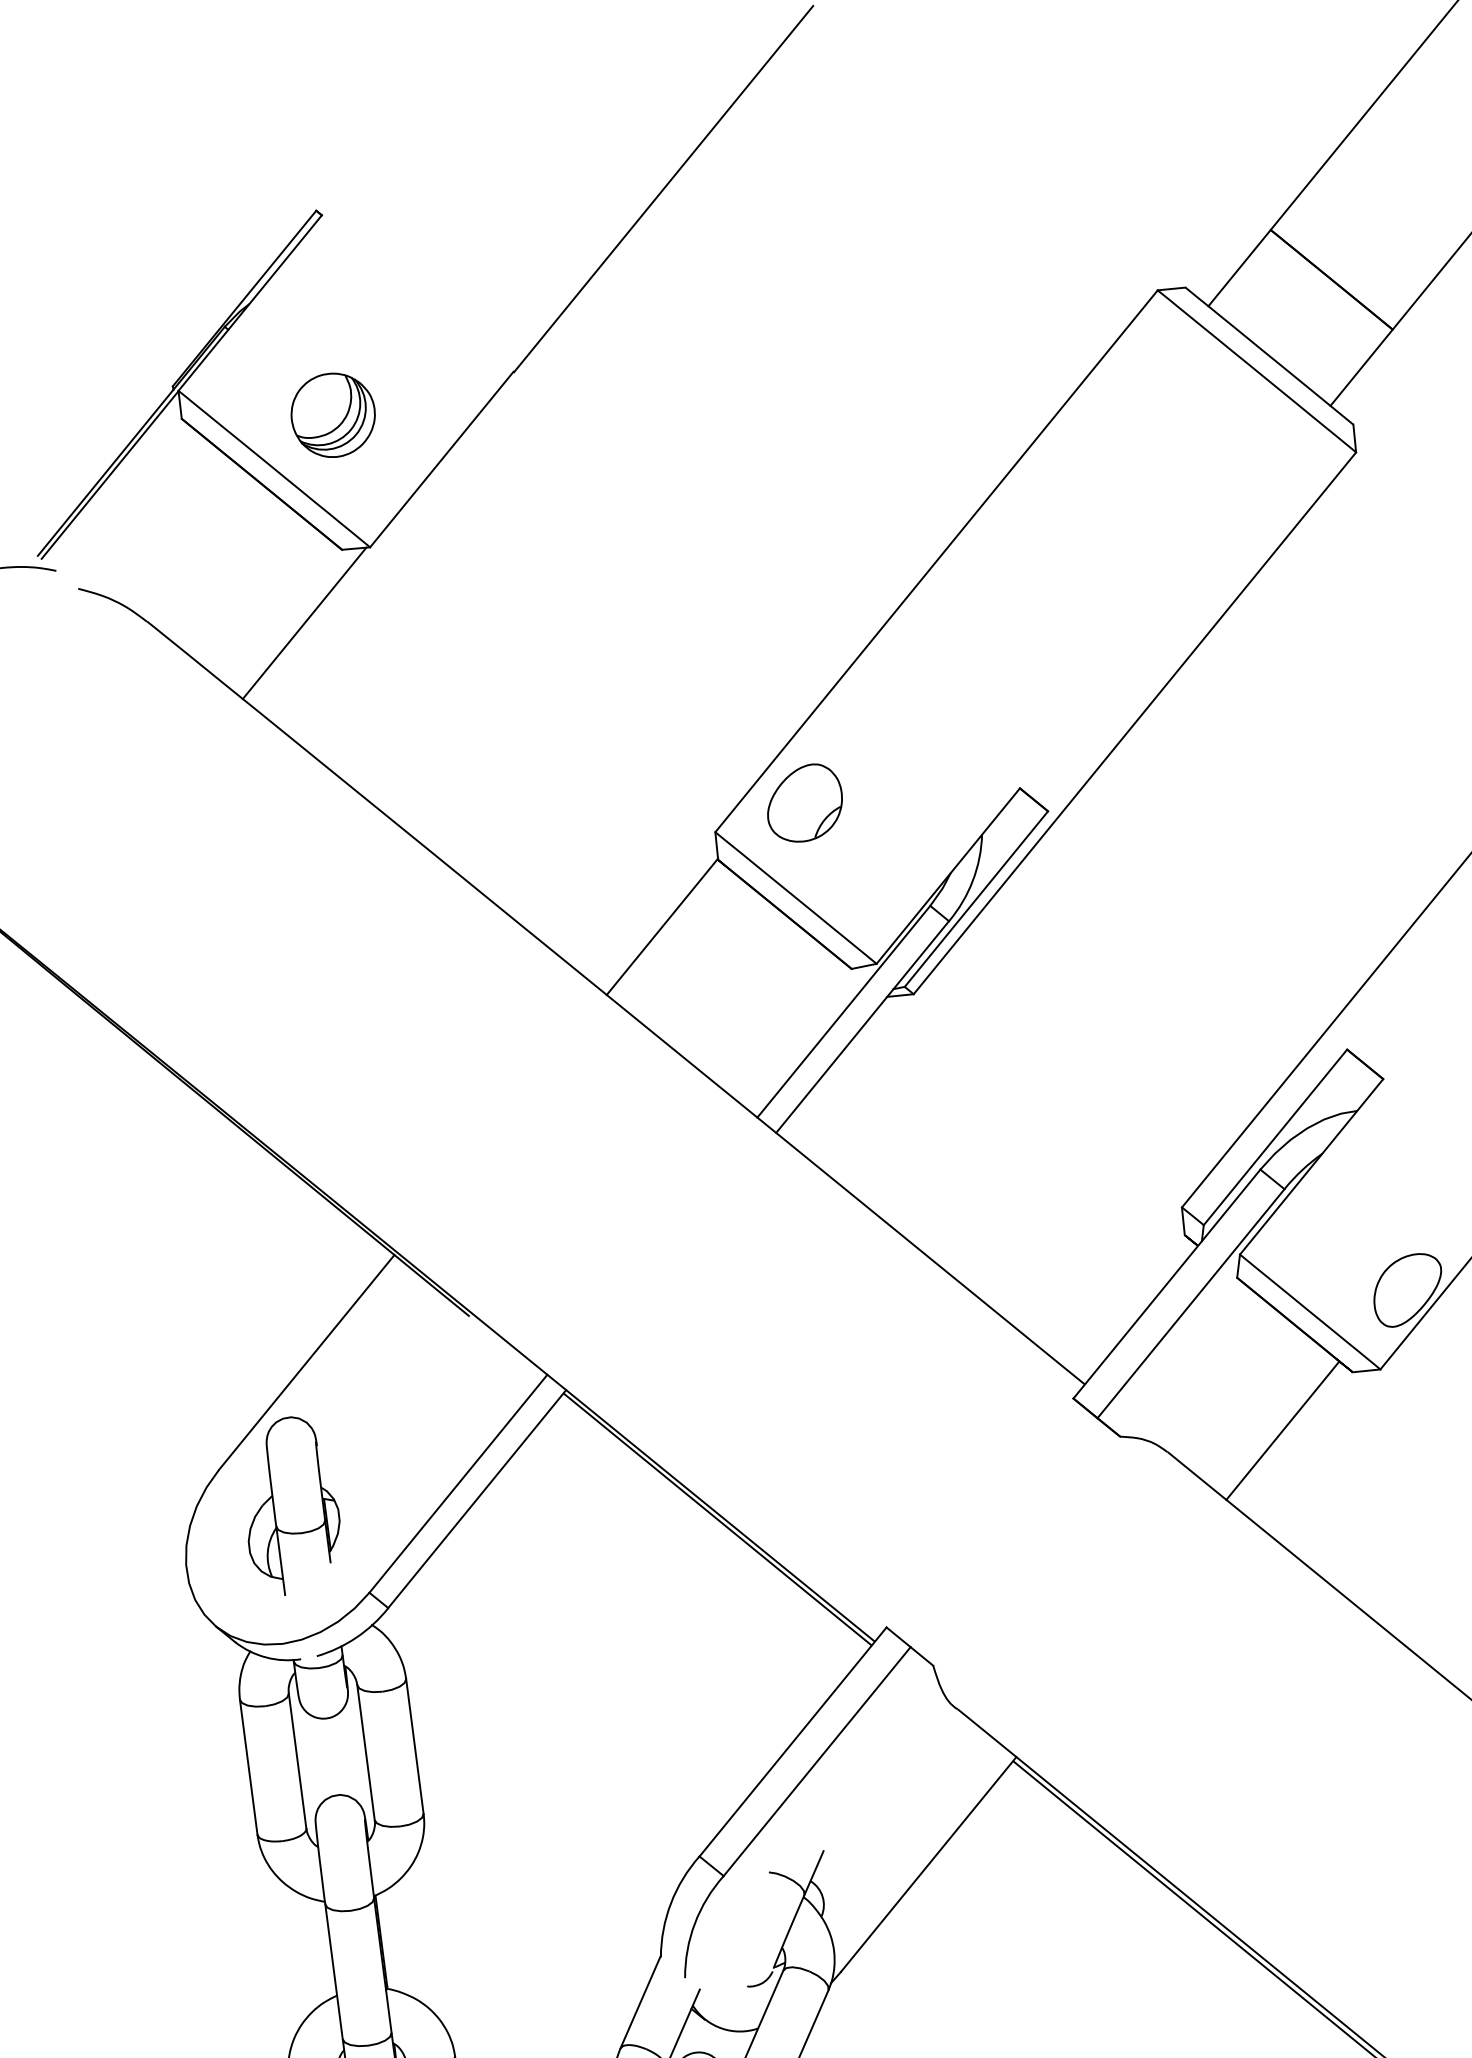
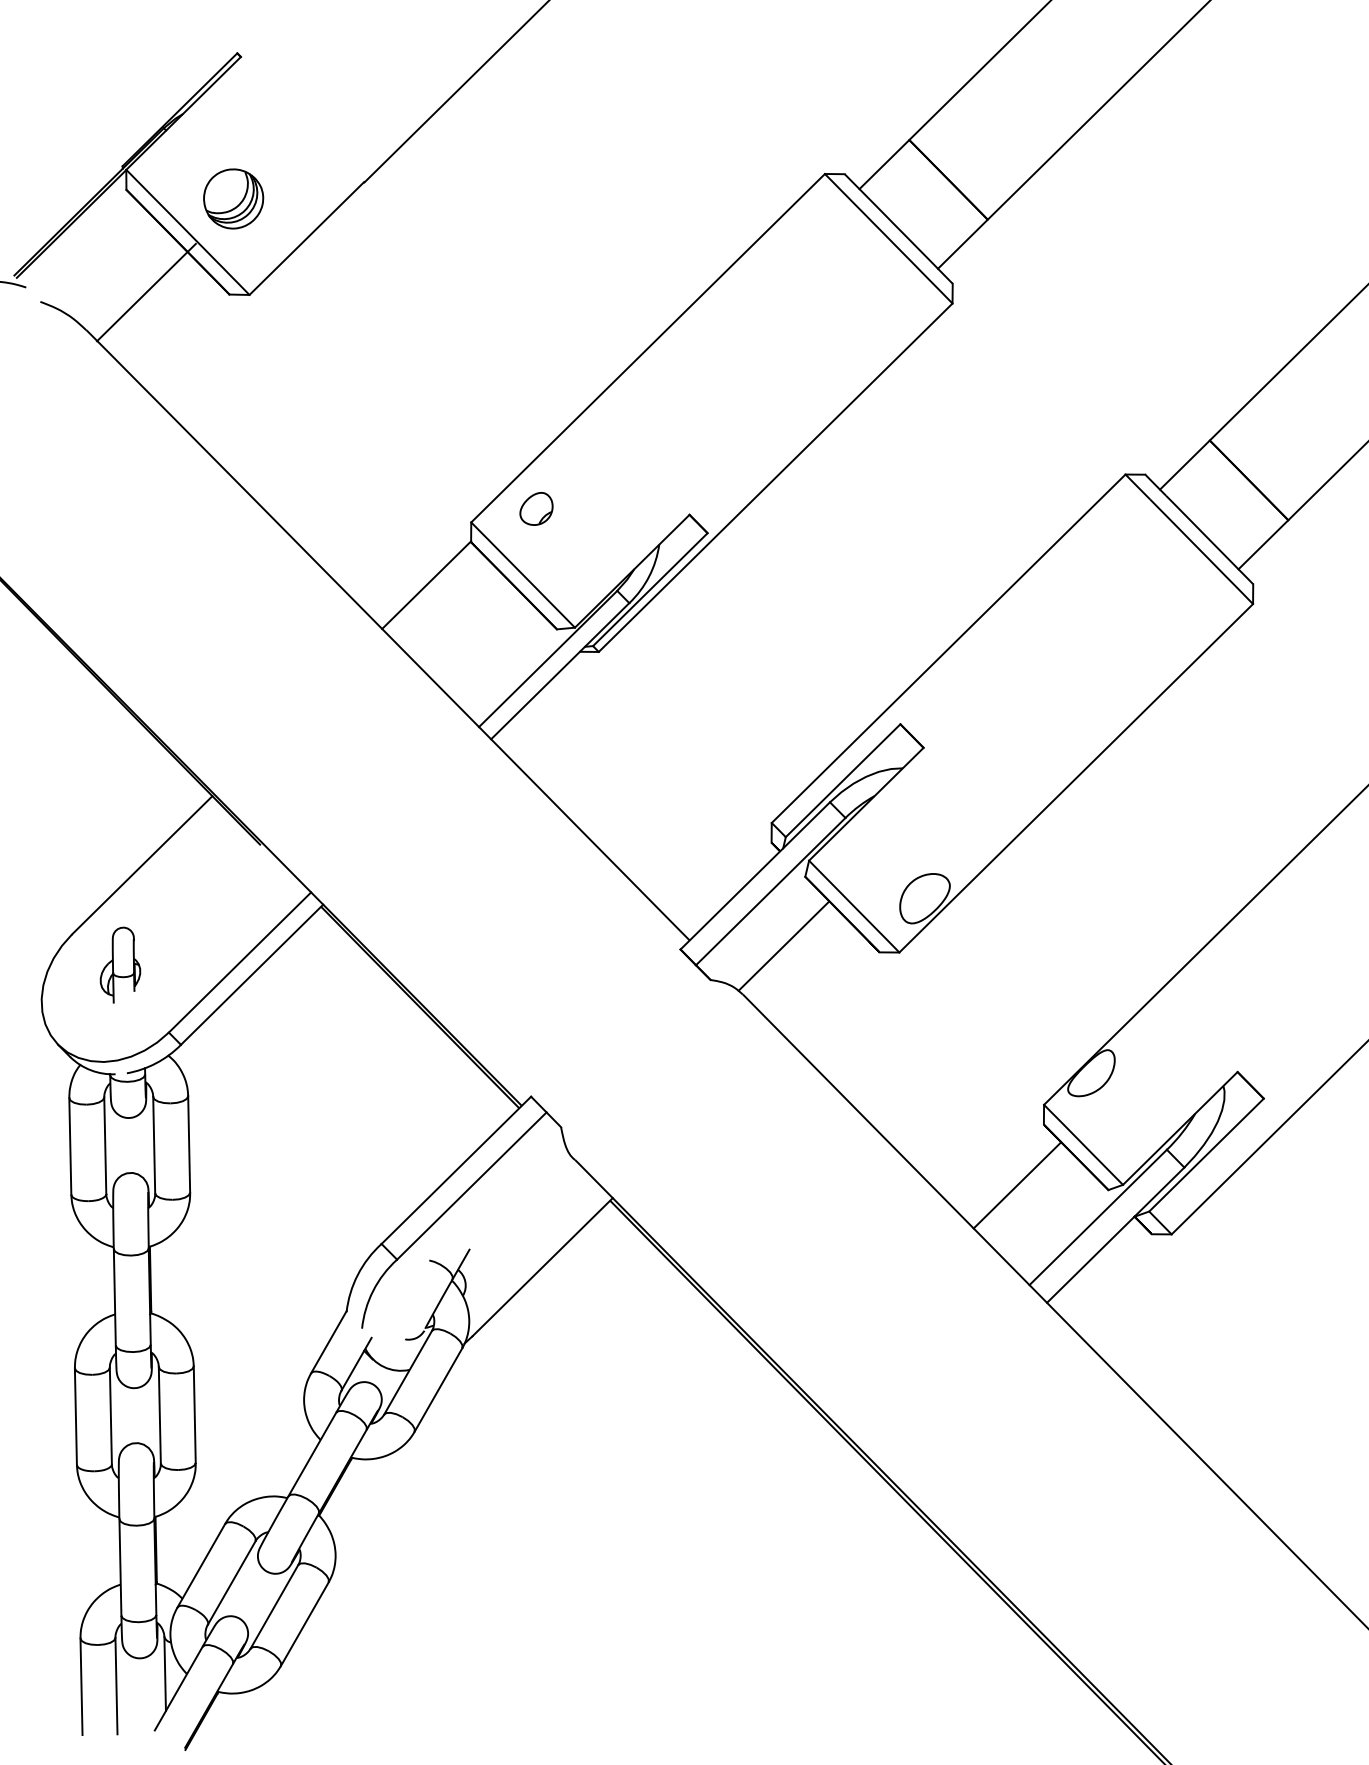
line: (304, 623) -> (146, 292), moved
part: (804, 802) -> (536, 508), size x0.6
line: (1282, 1429) -> (783, 945), moved
part: (291, 1504) -> (120, 964), size x0.6

